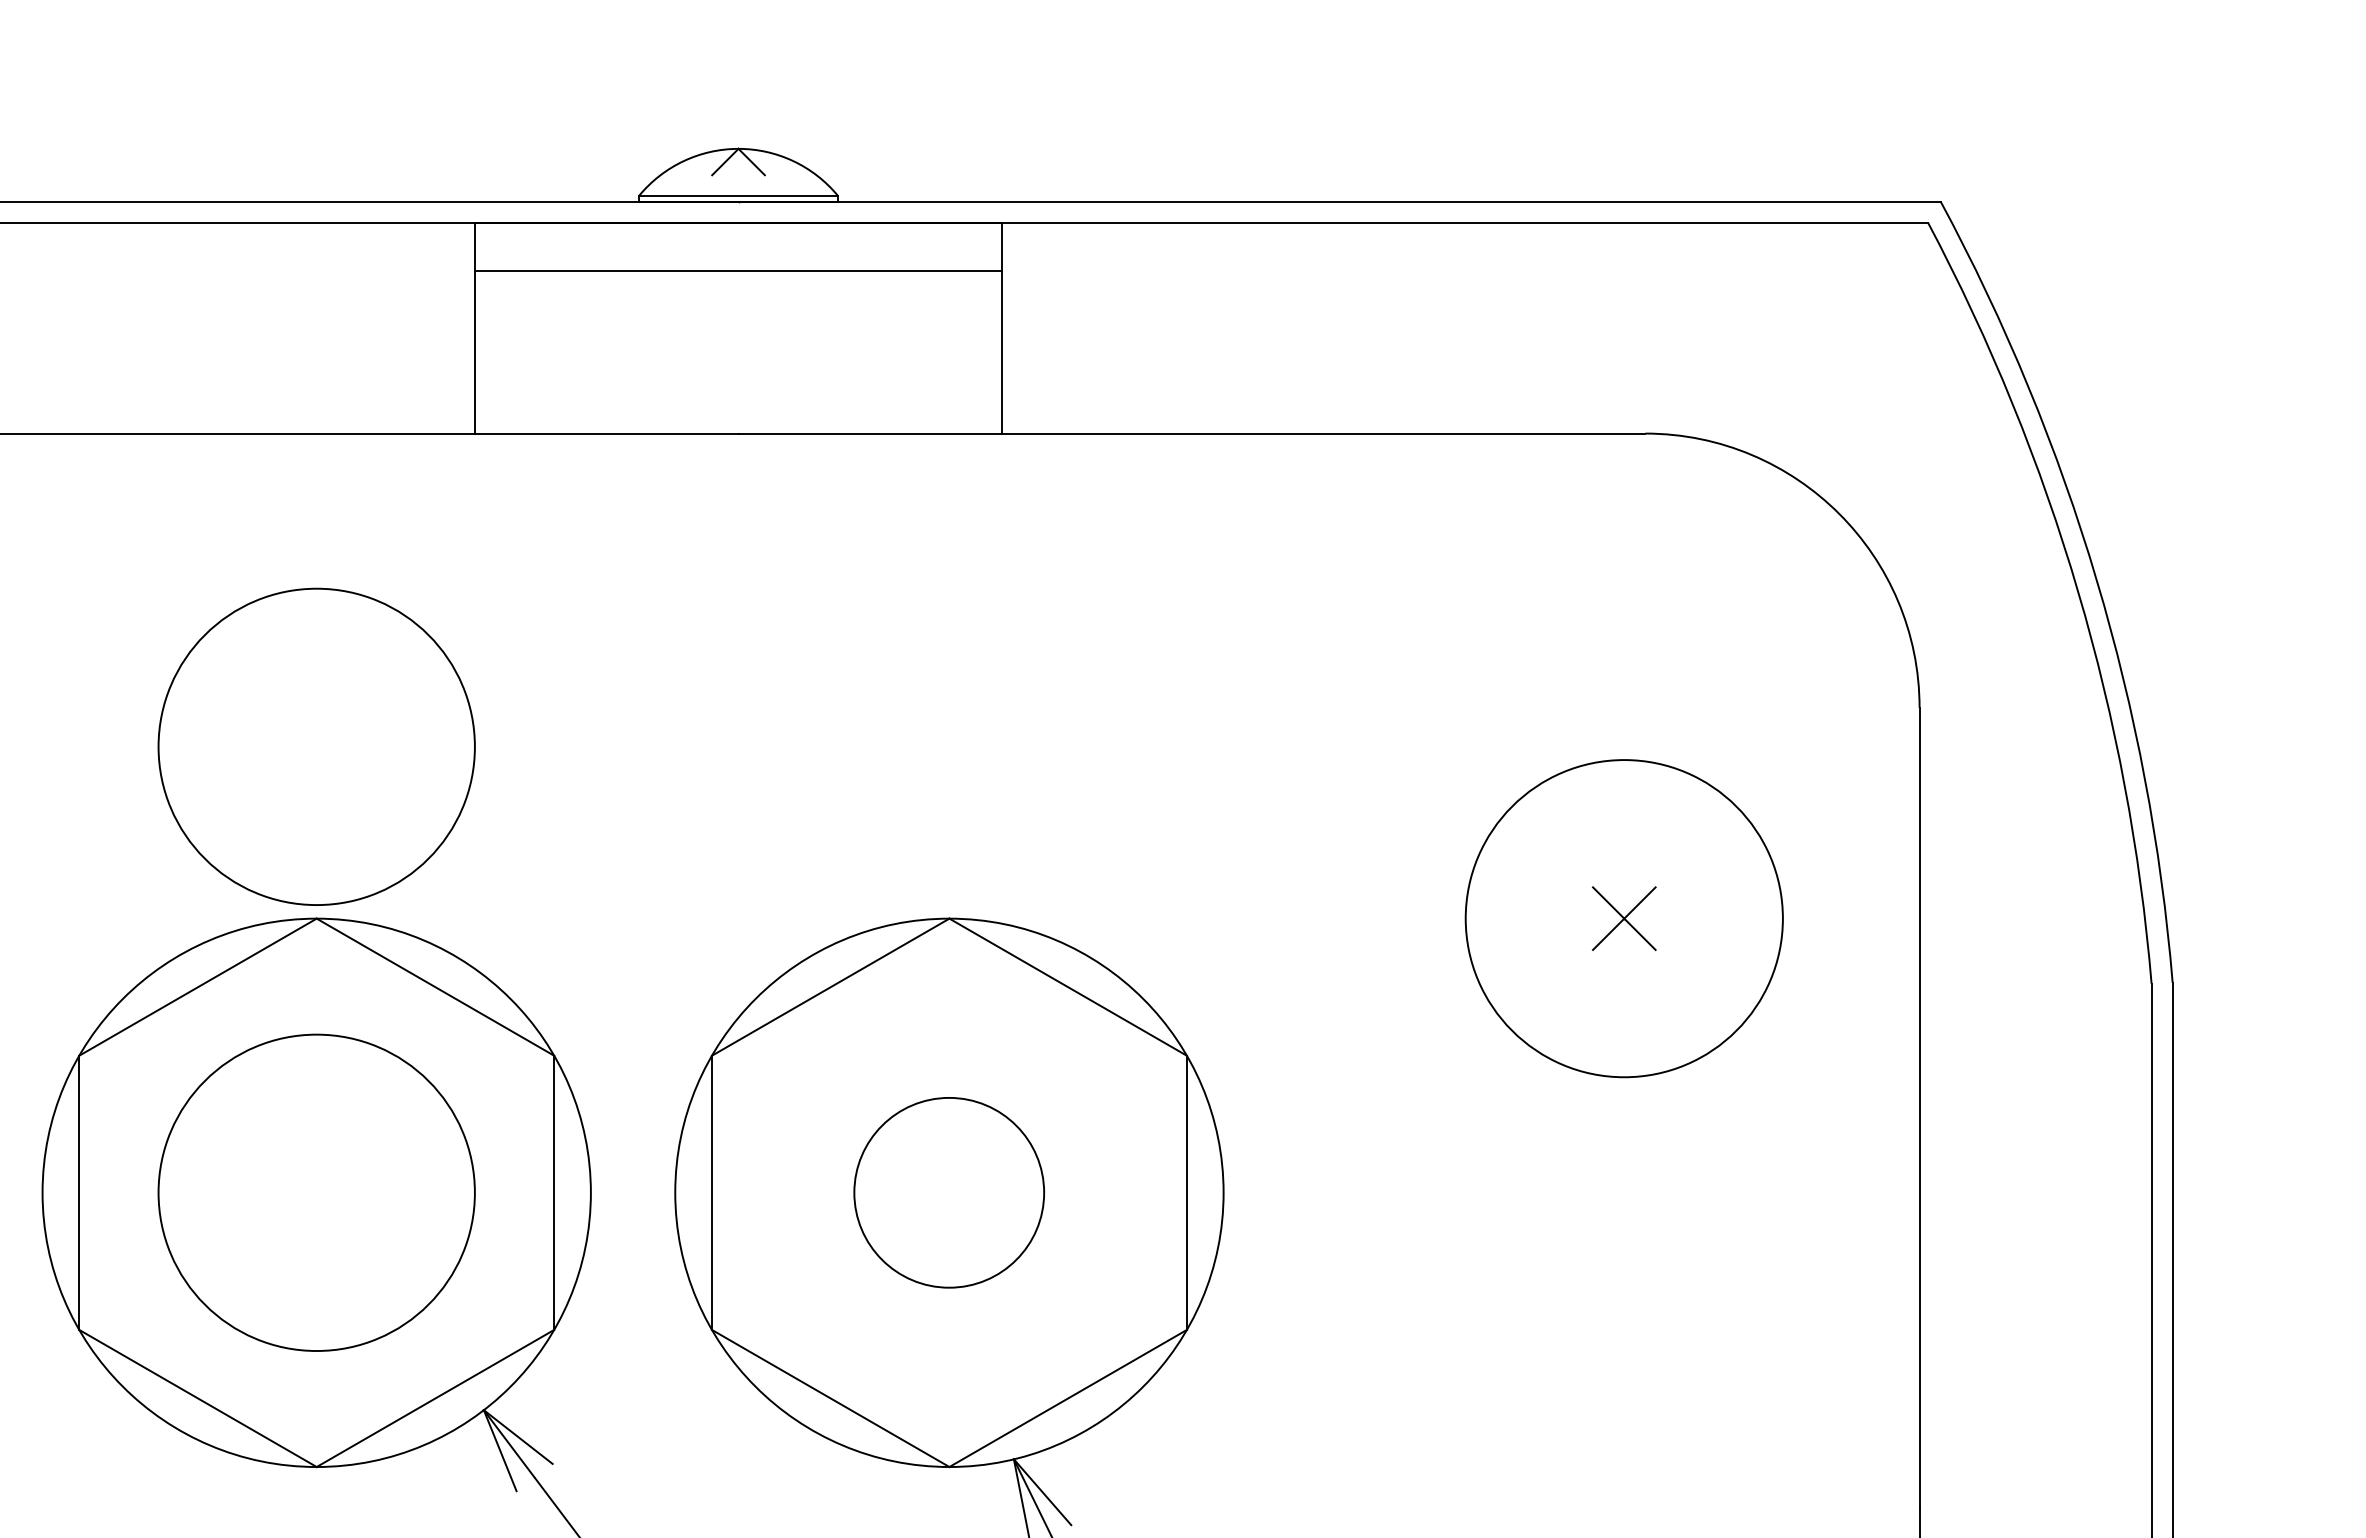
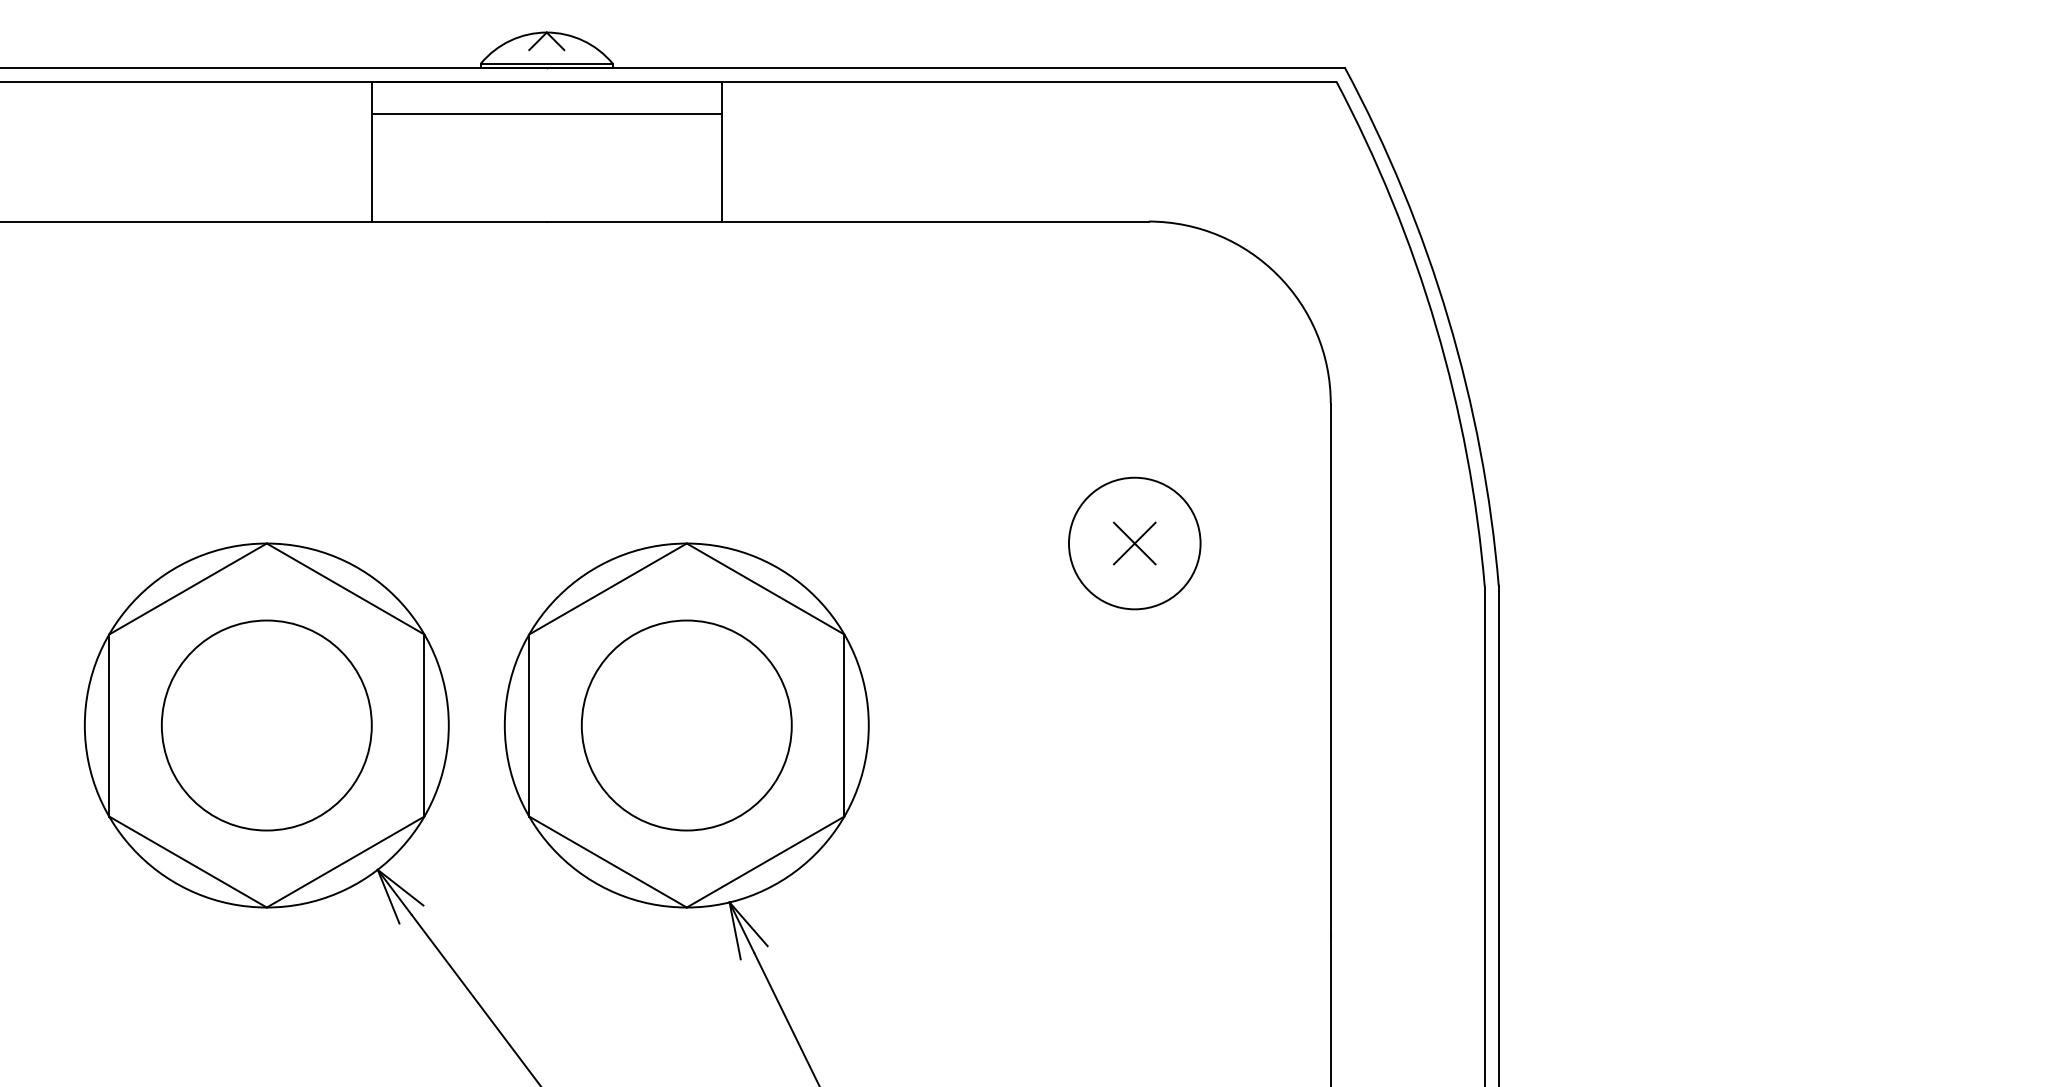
circle: (316, 746) -> (266, 429), removed
circle: (1623, 918) -> (1134, 543), size x0.62
circle: (948, 1192) -> (686, 725), size x1.67

